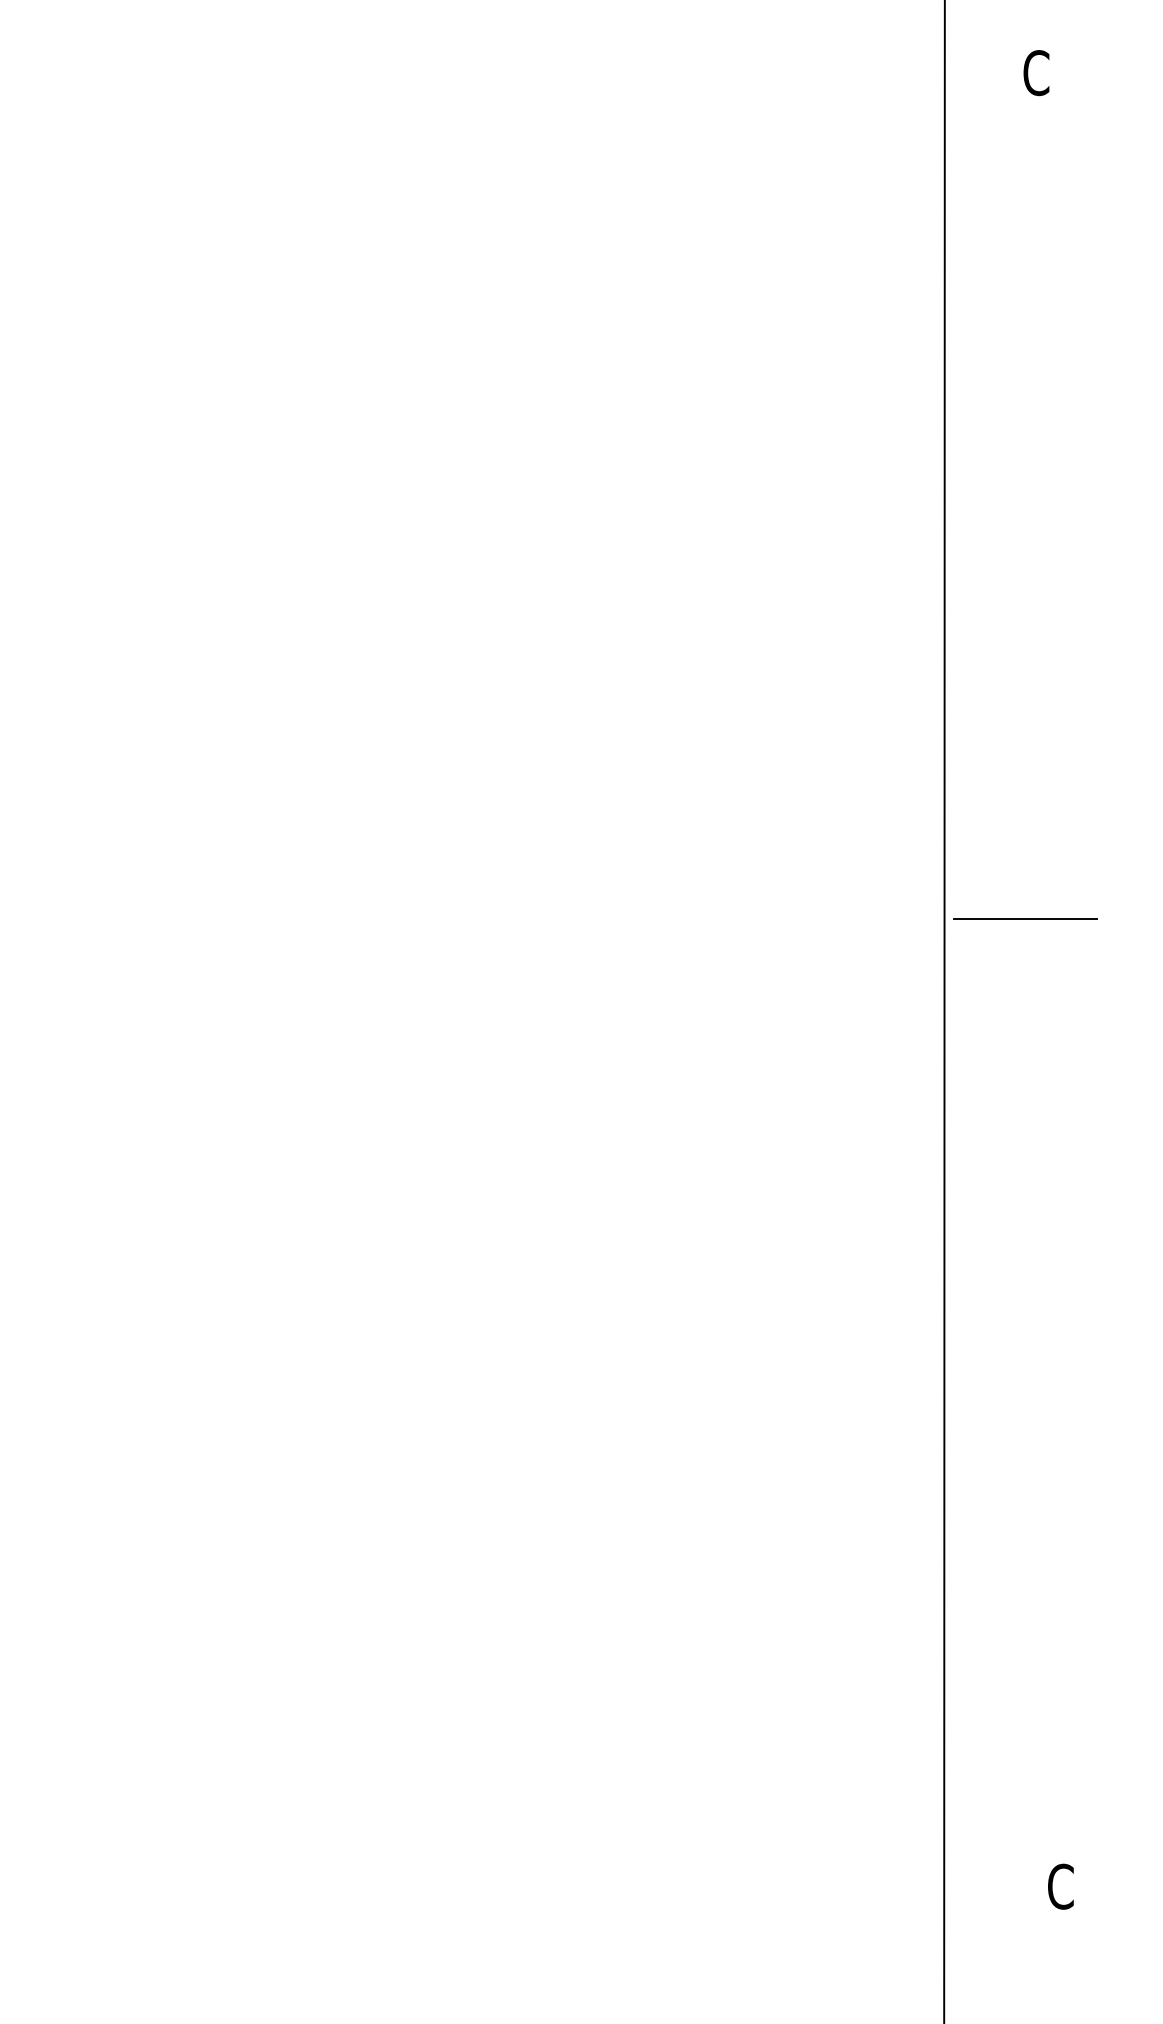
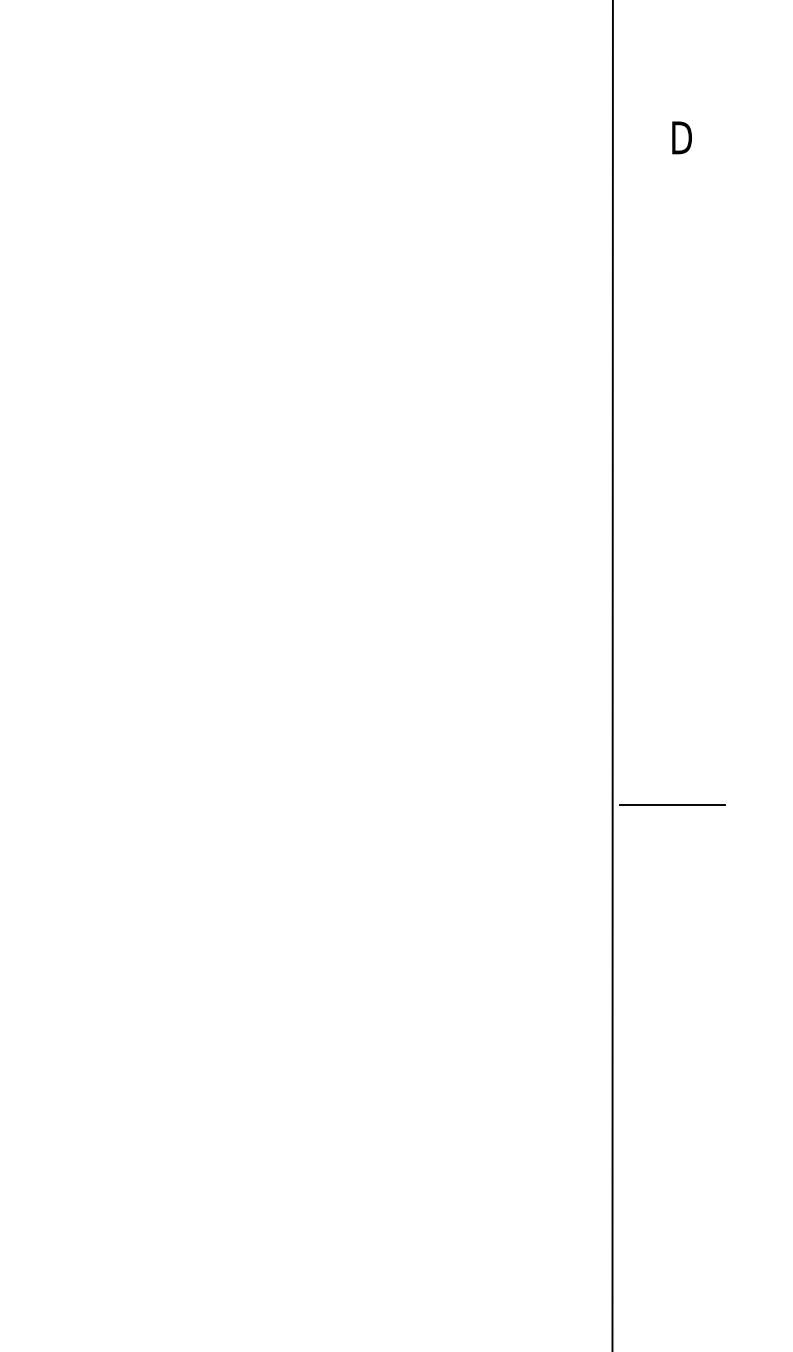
text: (1037, 73) -> (681, 138), C -> D
line: (1025, 918) -> (672, 804), moved

